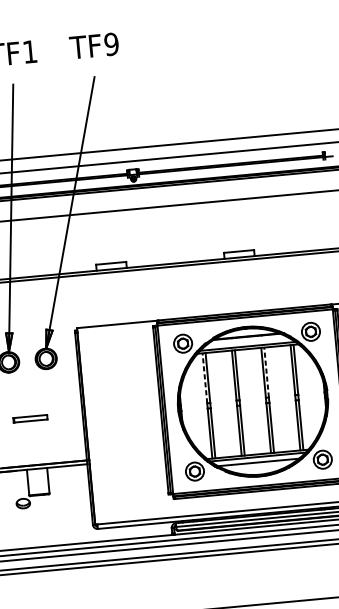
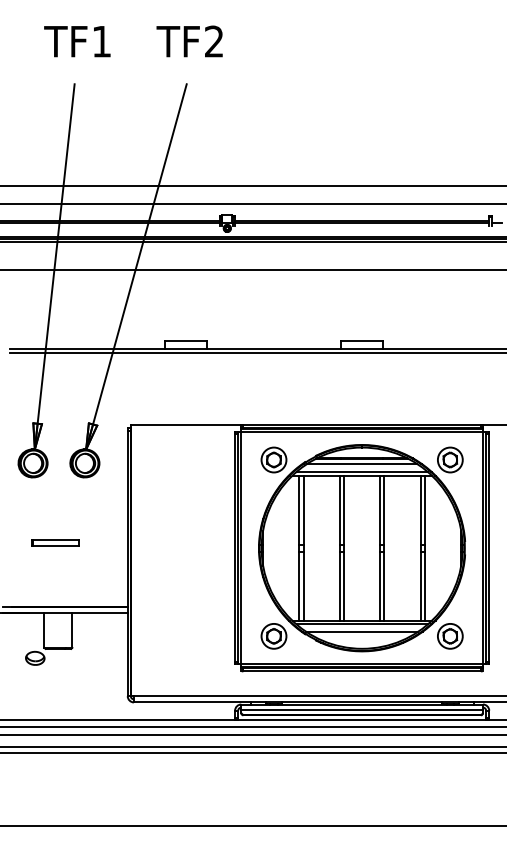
text: (111, 44) -> (213, 41), TF9 -> TF2
line: (247, 340) -> (362, 463), added
line: (266, 372) -> (384, 509), dashed -> solid
line: (204, 377) -> (299, 509), dashed -> solid

